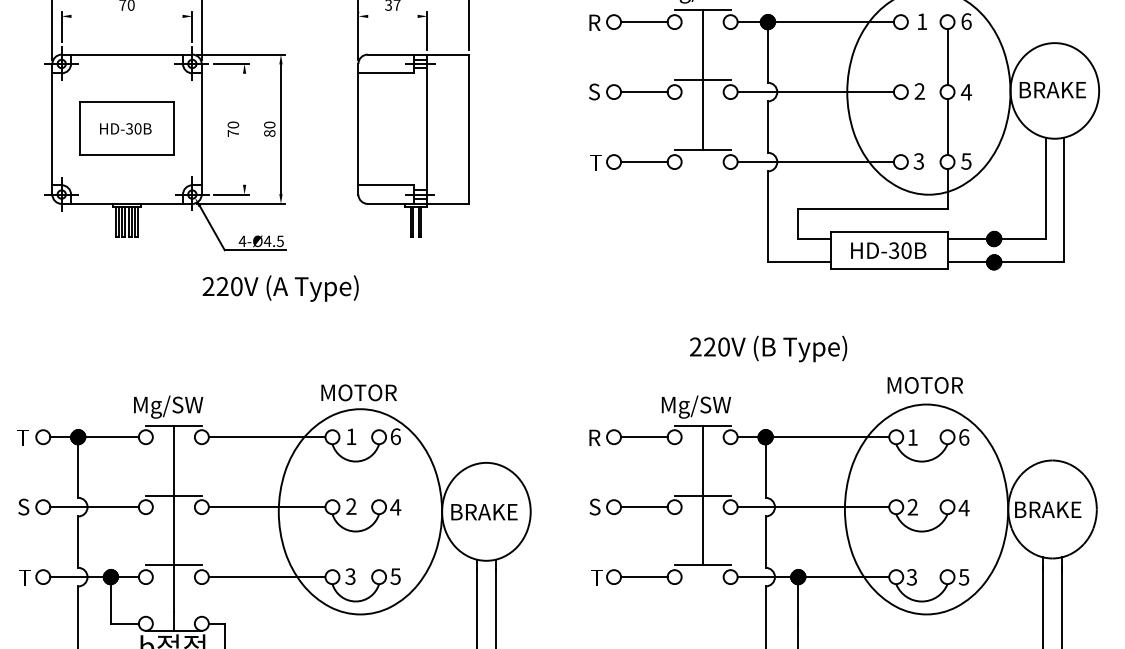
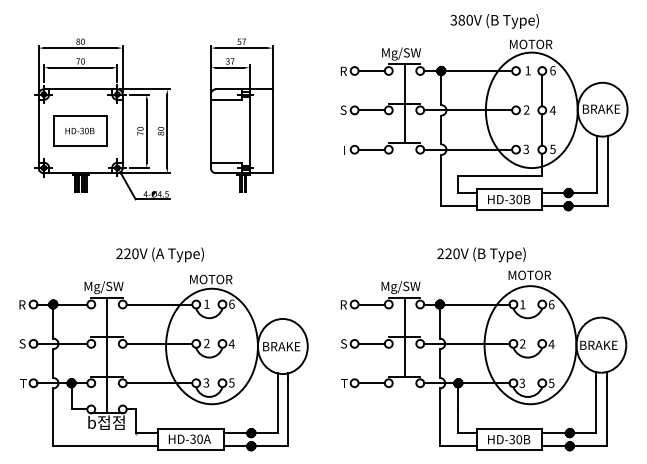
line: (126, 15) -> (80, 67), added
line: (393, 15) -> (230, 67), added
line: (244, 129) -> (146, 131), added
text: (279, 287) -> (159, 254), moved
text: (768, 348) -> (481, 254), moved
text: (23, 437) -> (22, 304), T -> R

